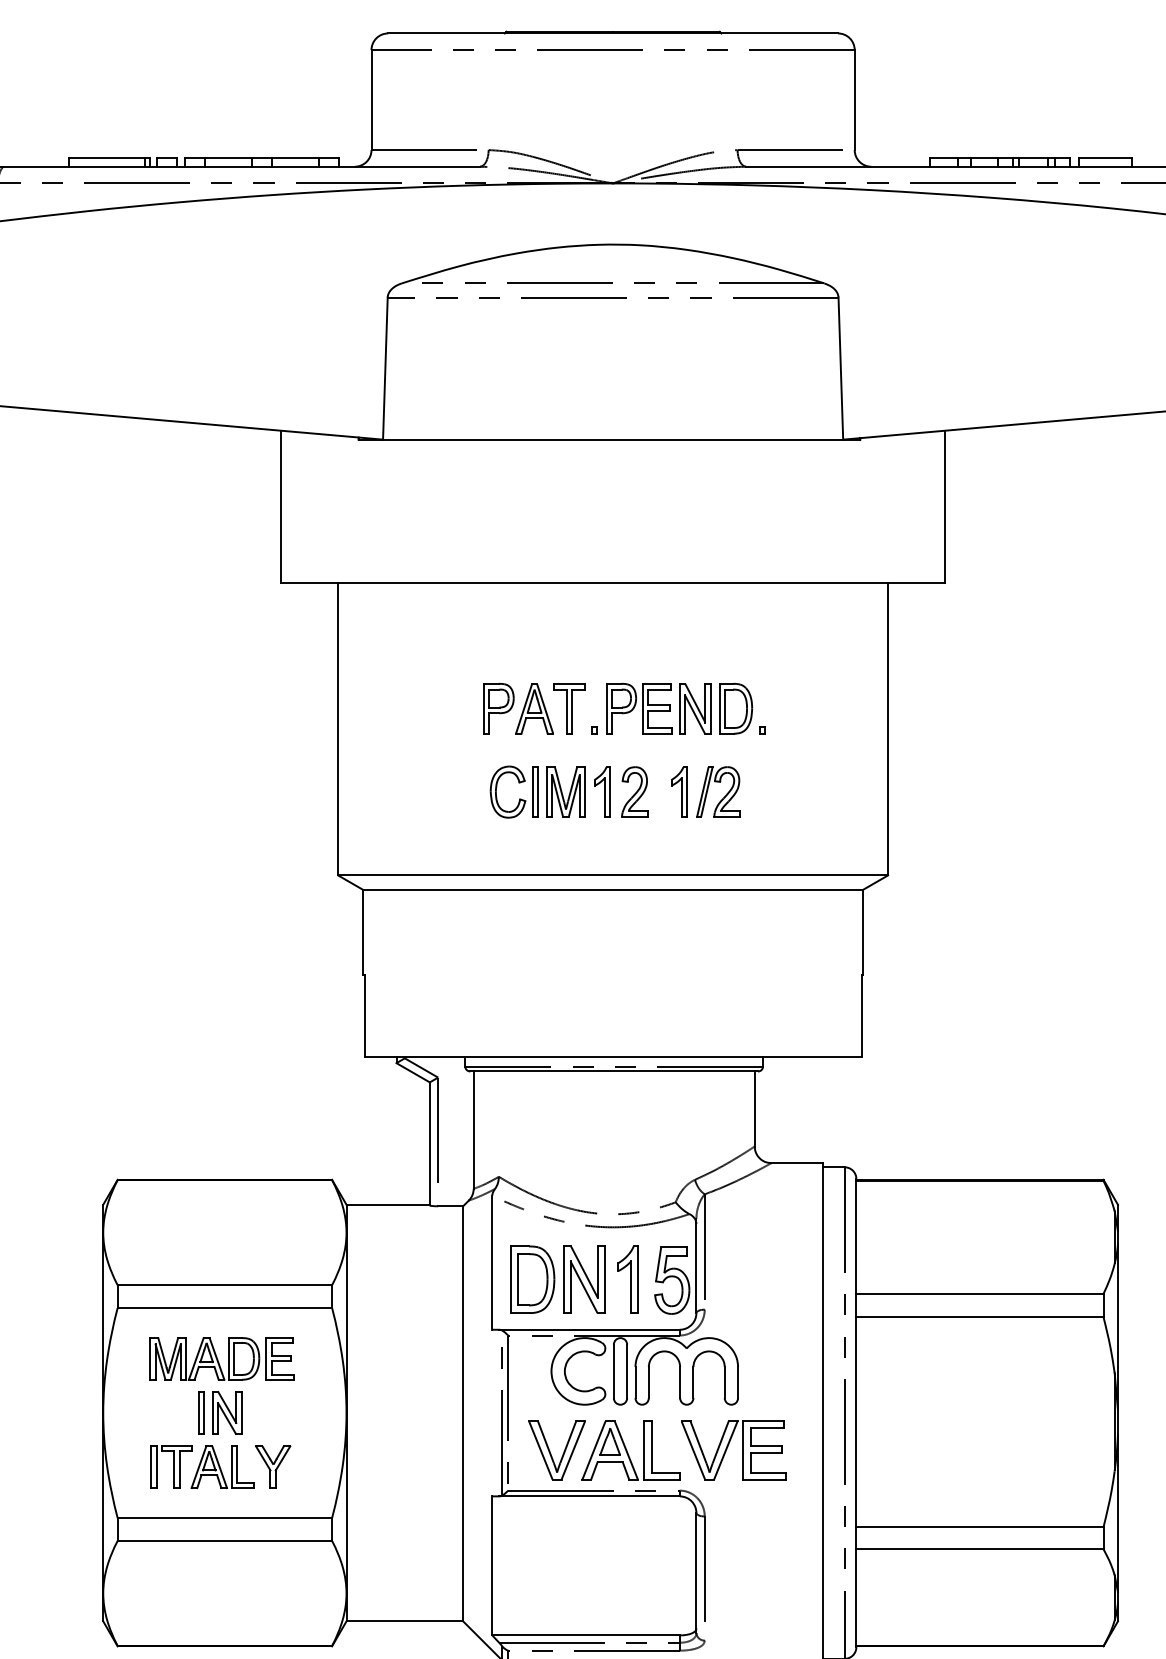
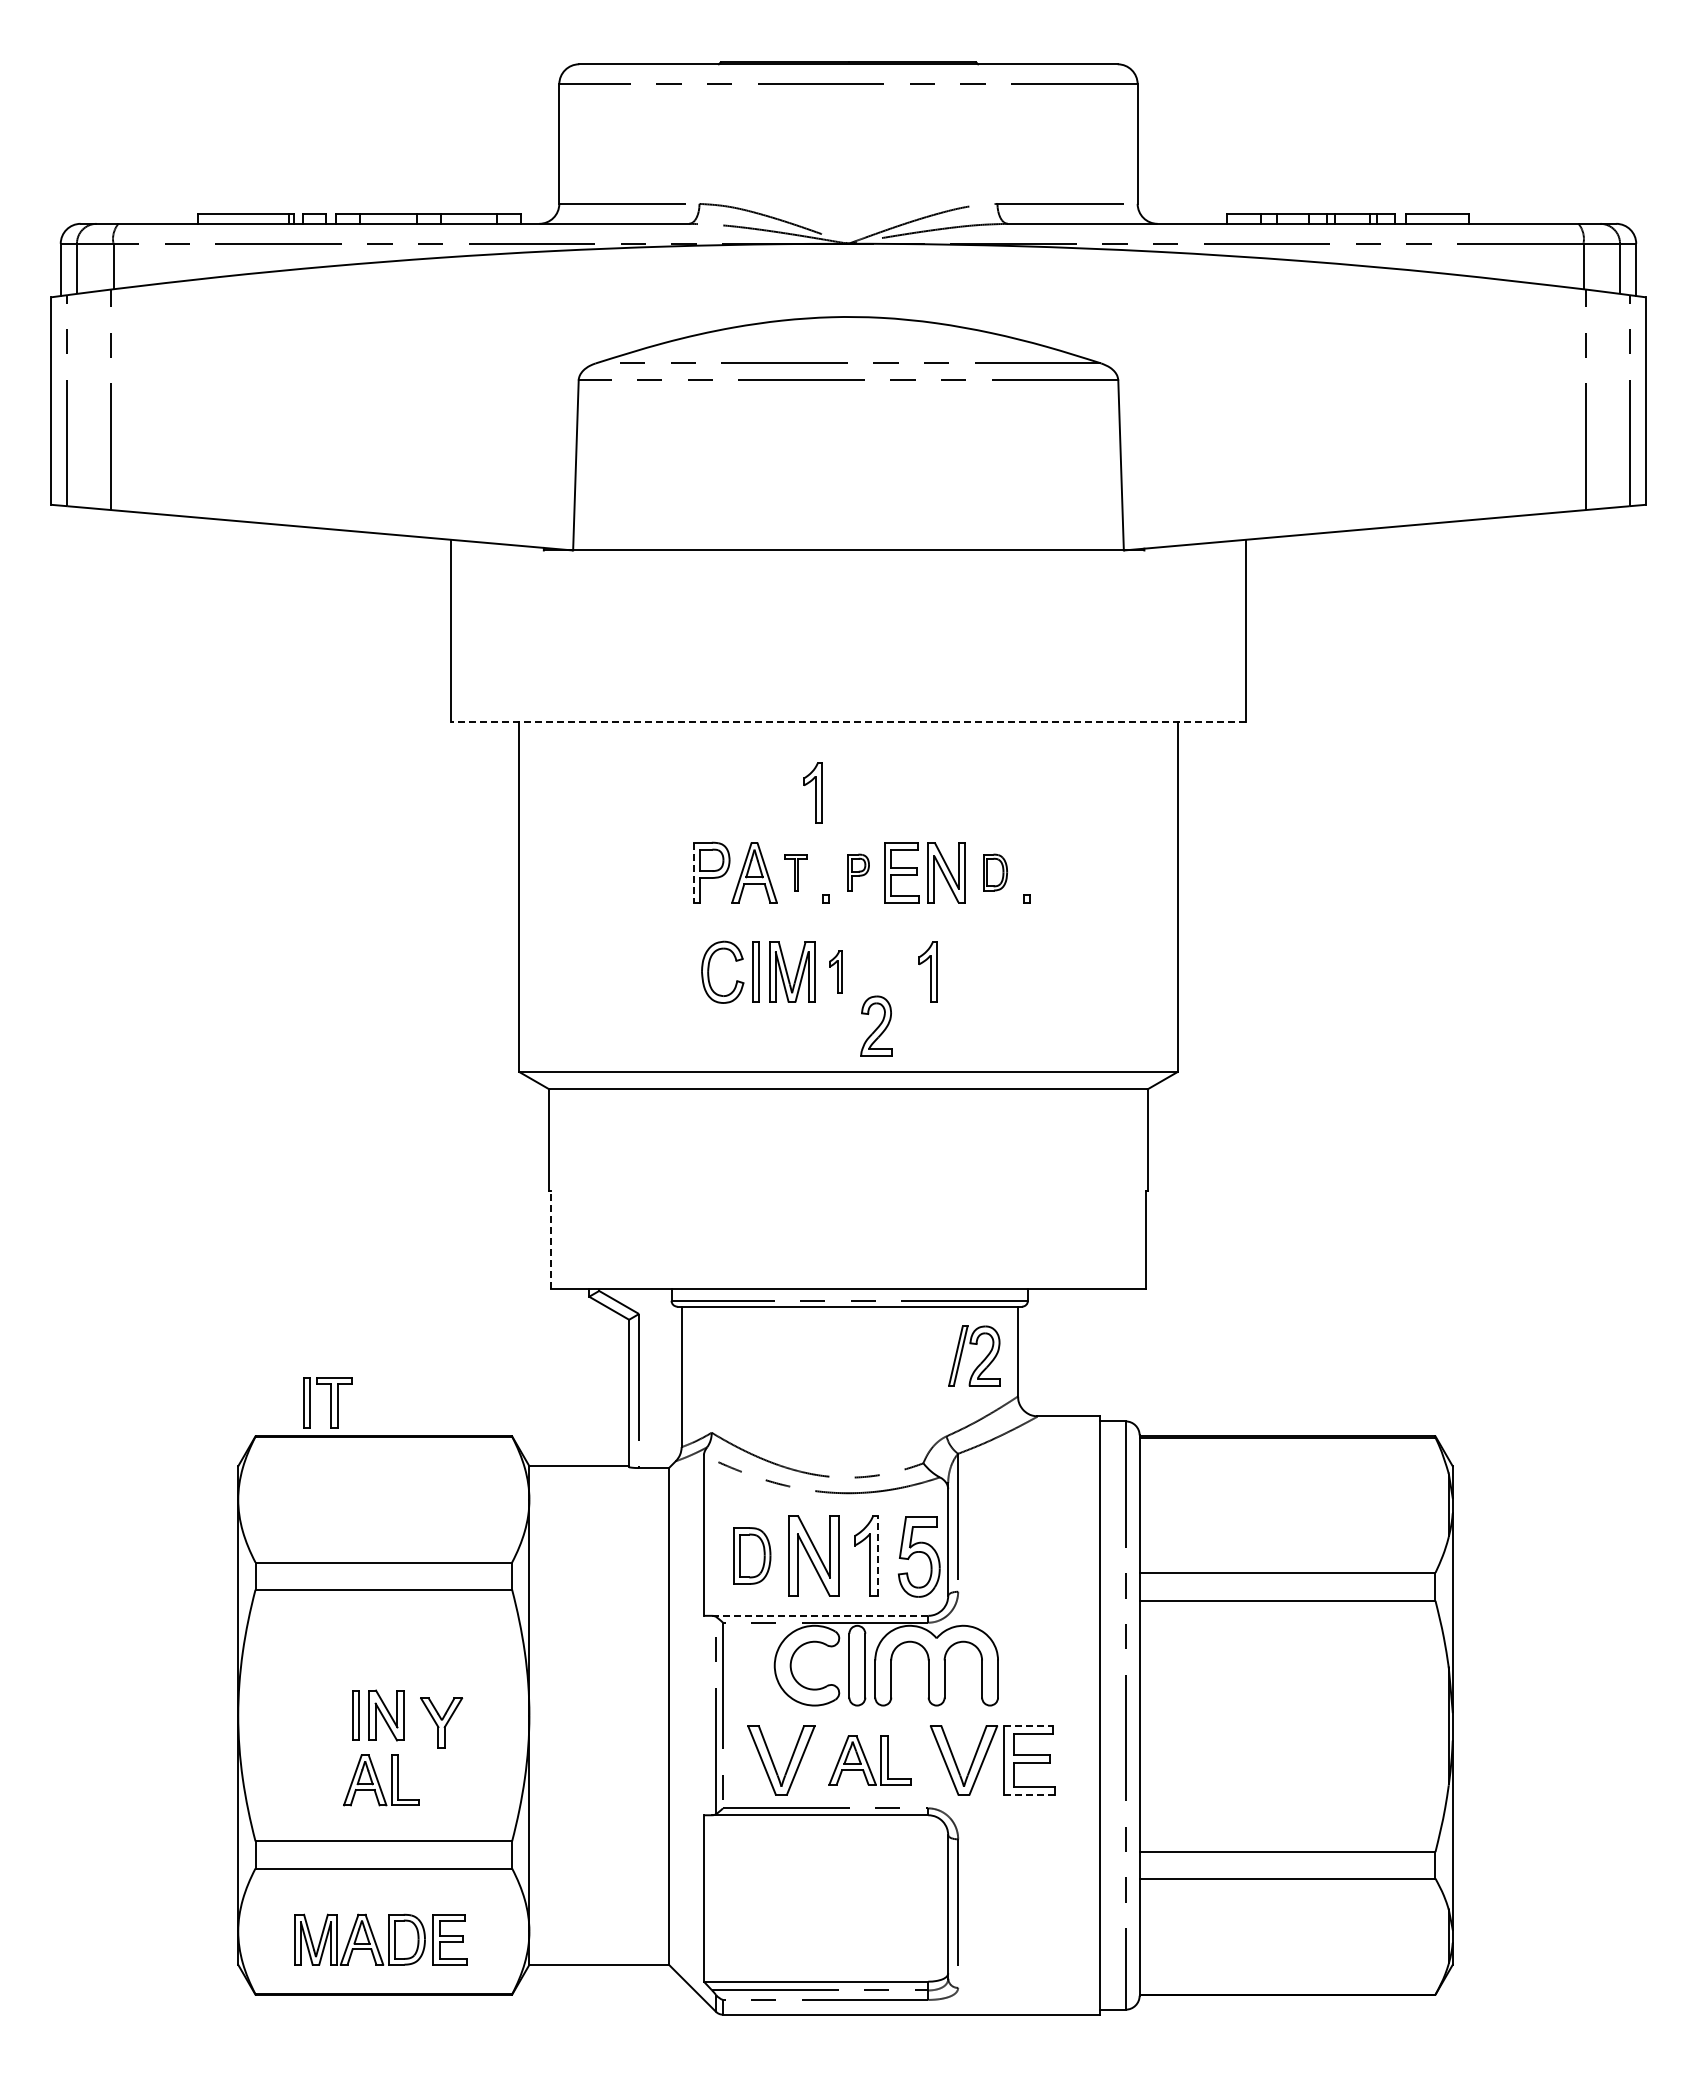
line: (613, 583) -> (848, 722), solid -> dashed
part: (583, 641) -> (812, 792), added
line: (484, 708) -> (694, 872), solid -> dashed
part: (569, 708) -> (796, 872), size x0.6
part: (621, 708) -> (858, 872), size x0.6
part: (735, 708) -> (995, 872), size x0.6
part: (602, 791) -> (835, 971), size x0.7
part: (634, 791) -> (876, 1025), moved
part: (724, 796) -> (981, 1361), moved
line: (364, 1015) -> (551, 1239), solid -> dashed
part: (532, 1279) -> (752, 1555), size x0.7
line: (638, 1280) -> (878, 1556), solid -> dashed
line: (589, 1329) -> (820, 1615), solid -> dashed
part: (222, 1358) -> (380, 1939), moved
line: (763, 1421) -> (1028, 1725), solid -> dashed
part: (631, 1450) -> (870, 1760), size x0.7
part: (171, 1466) -> (327, 1402), moved
part: (273, 1466) -> (441, 1722), moved
line: (764, 1479) -> (1029, 1795), solid -> dashed

